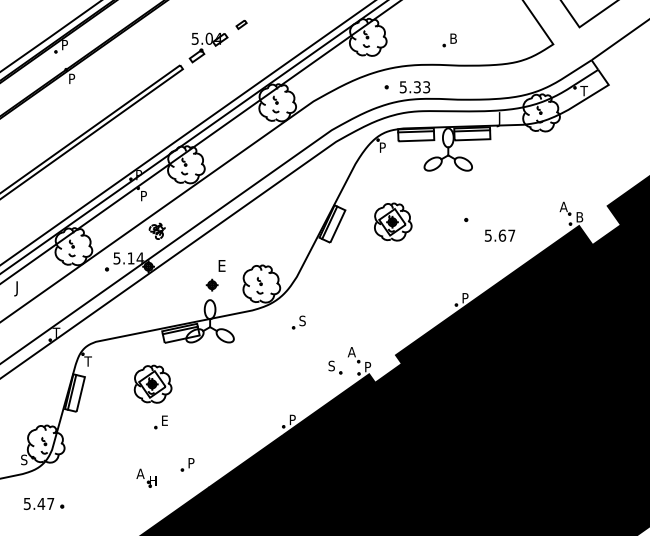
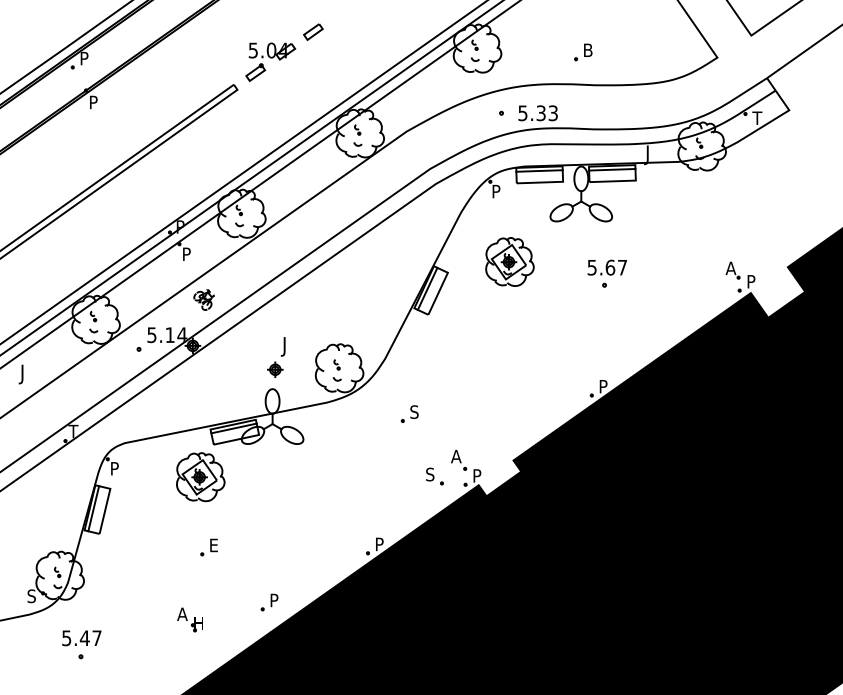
part: (241, 24) -> (313, 32), size x1.43
text: (580, 217) -> (752, 281), B -> P
part: (392, 221) -> (509, 261), moved
text: (499, 235) -> (606, 267), moved
text: (220, 267) -> (286, 346), E -> J
part: (298, 322) -> (409, 413), moved
text: (88, 361) -> (114, 468), T -> P
part: (152, 384) -> (200, 477), moved
part: (187, 464) -> (269, 602), moved
text: (38, 504) -> (81, 638), moved

